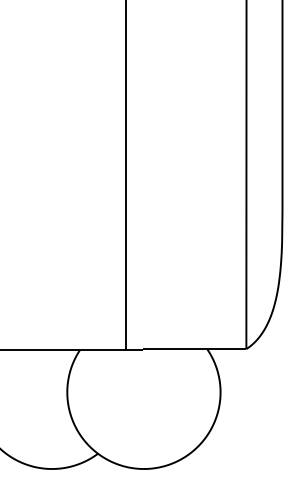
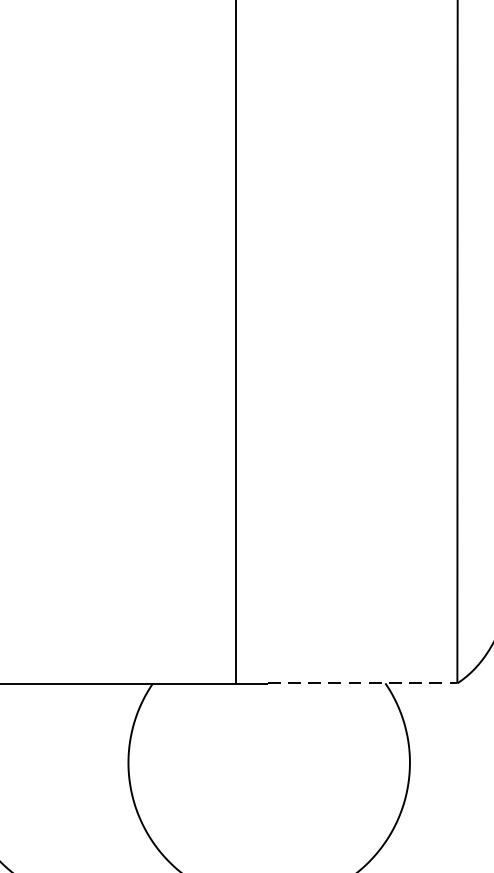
line: (194, 349) -> (362, 684), solid -> dashed

